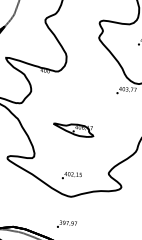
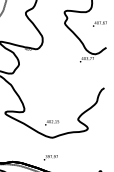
part: (74, 130) -> (51, 90), removed

